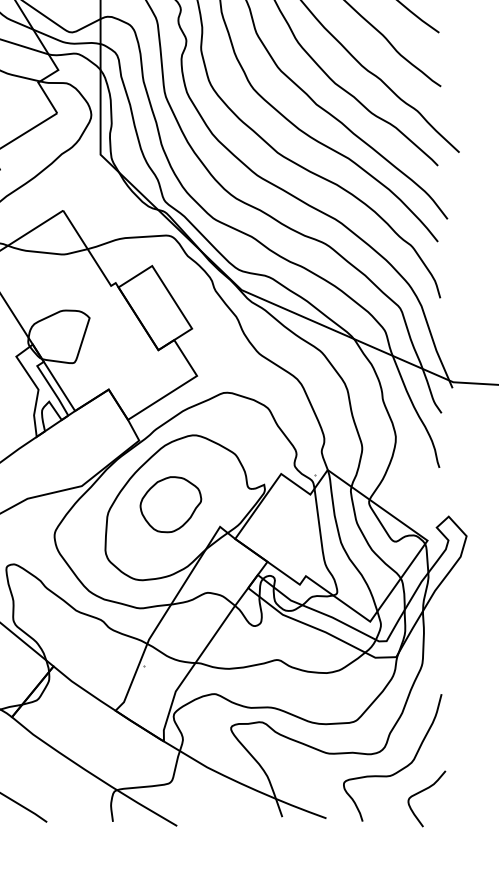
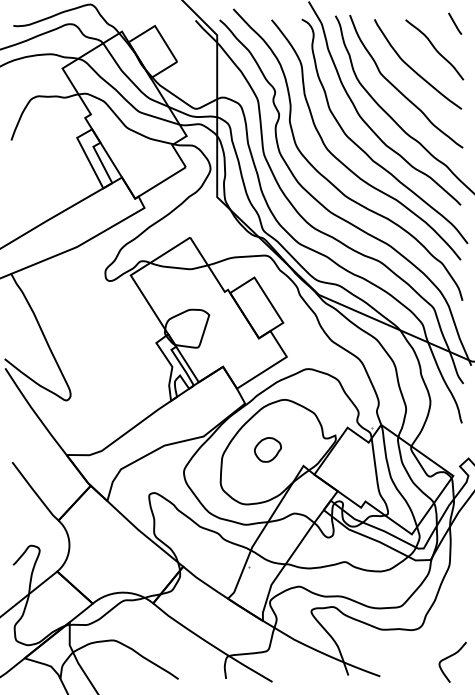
part: (170, 504) -> (267, 449), size x0.6
curve: (400, 768) -> (433, 640), removed

